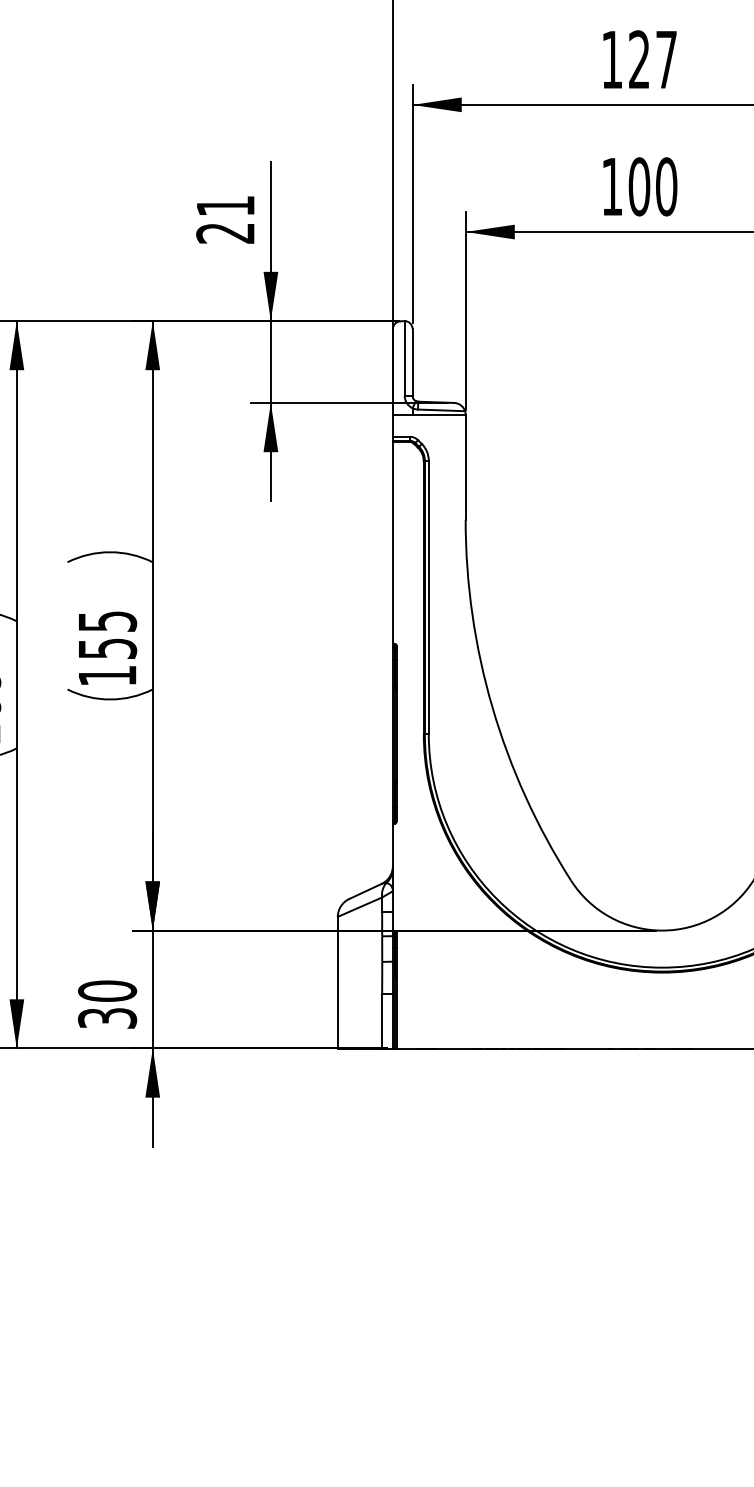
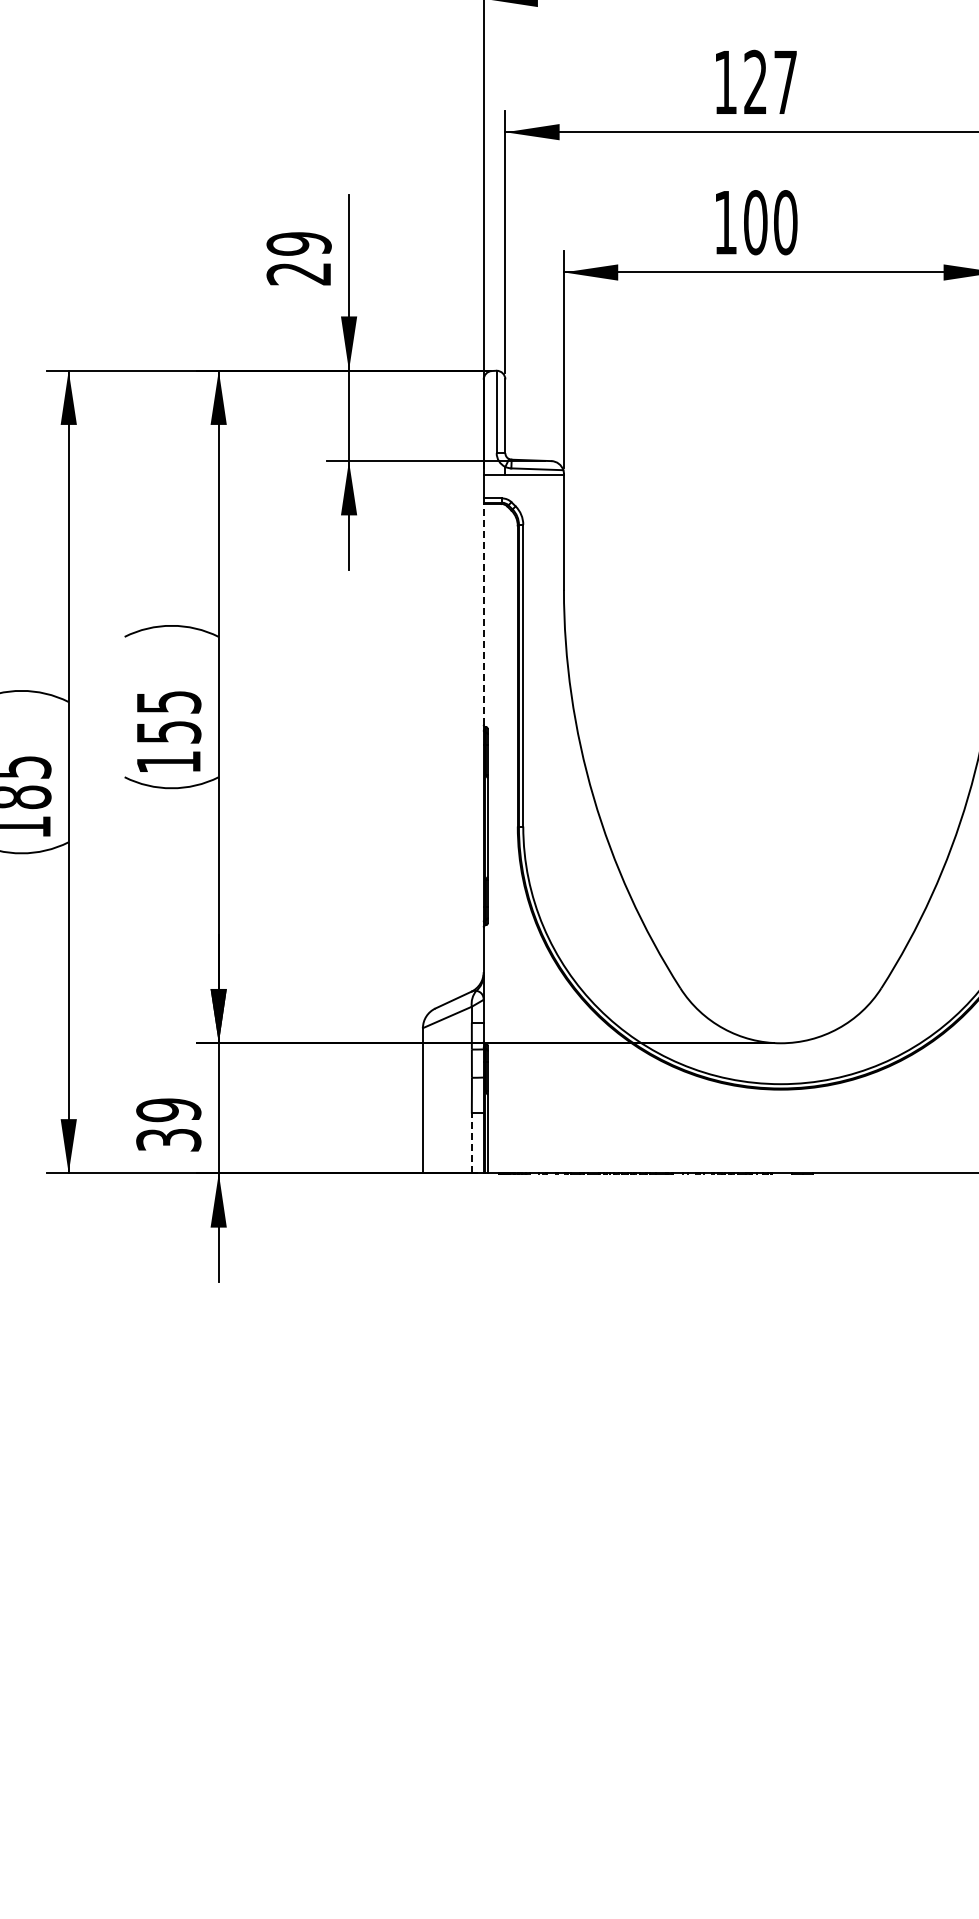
text: (225, 205) -> (298, 243), 21 -> 29
line: (392, 541) -> (483, 614), solid -> dashed
text: (107, 991) -> (168, 1110), 30 -> 39
line: (381, 1021) -> (471, 1143), solid -> dashed

